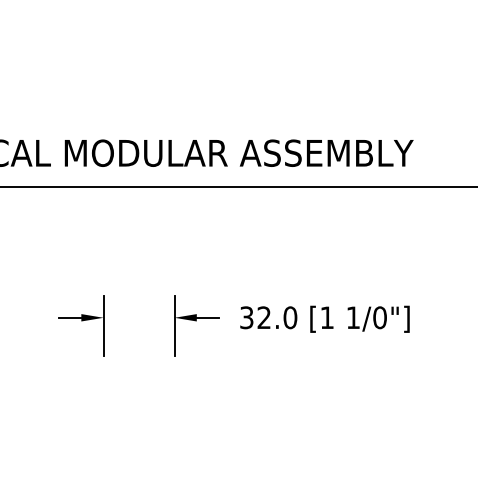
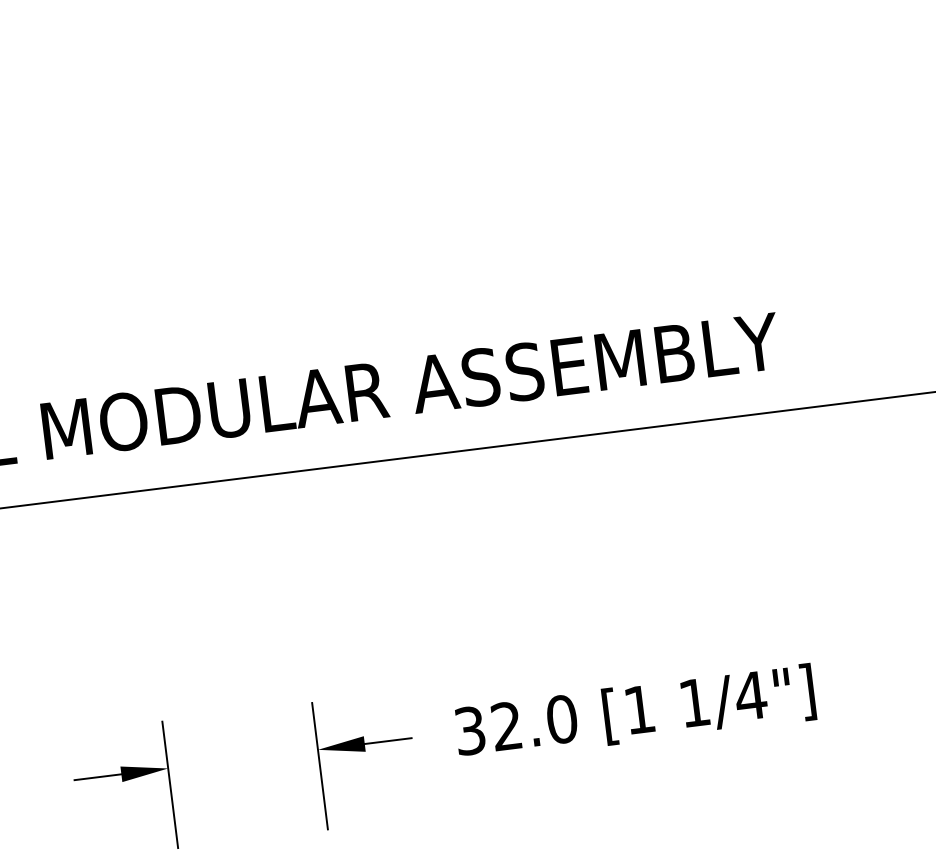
text: (379, 317) -> (749, 695), 1/0"] -> 1/4"]

